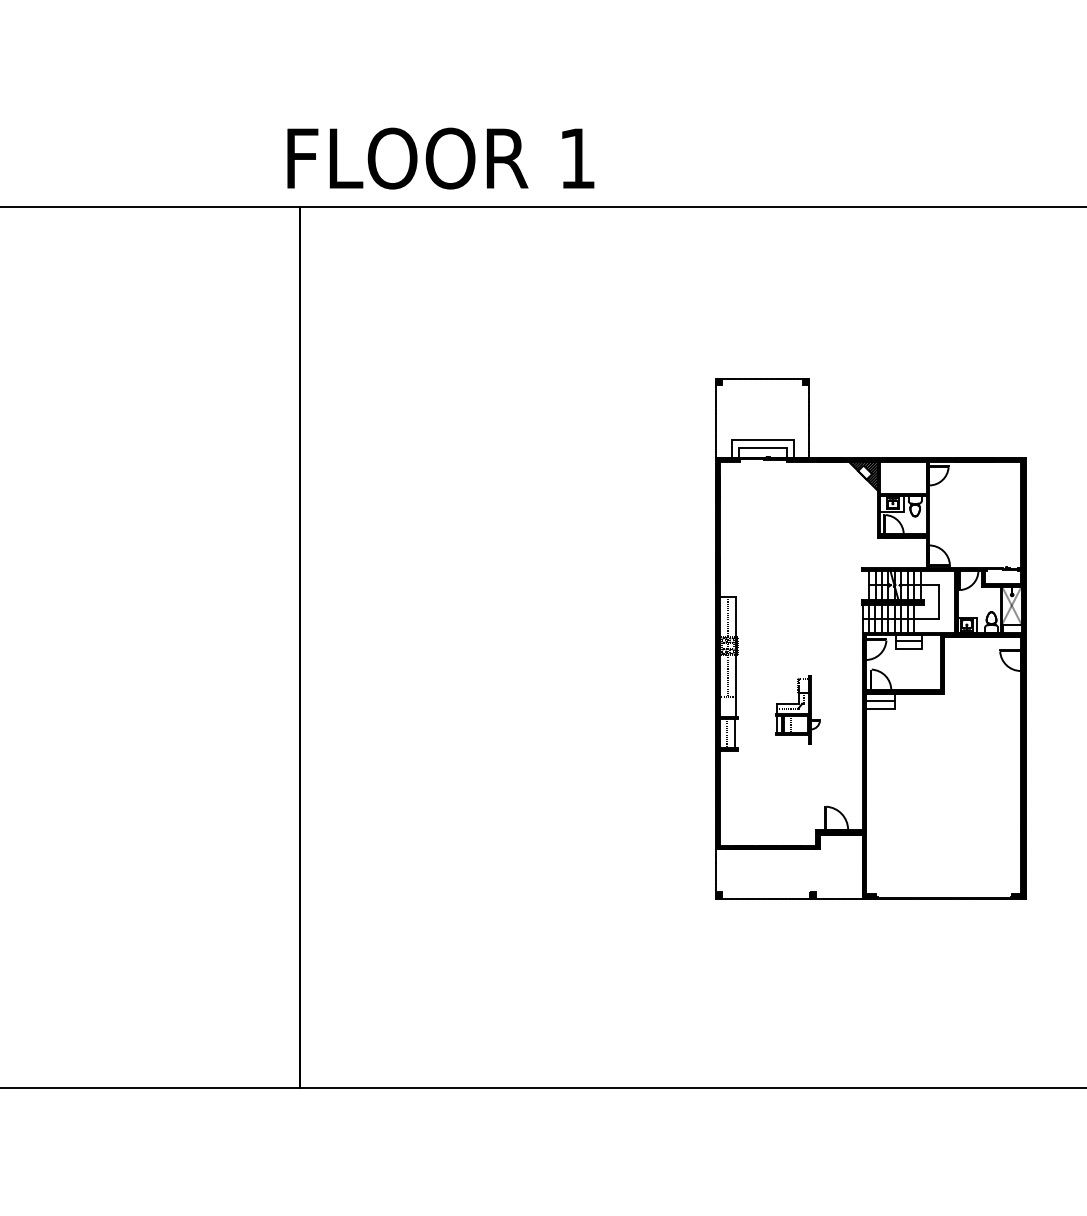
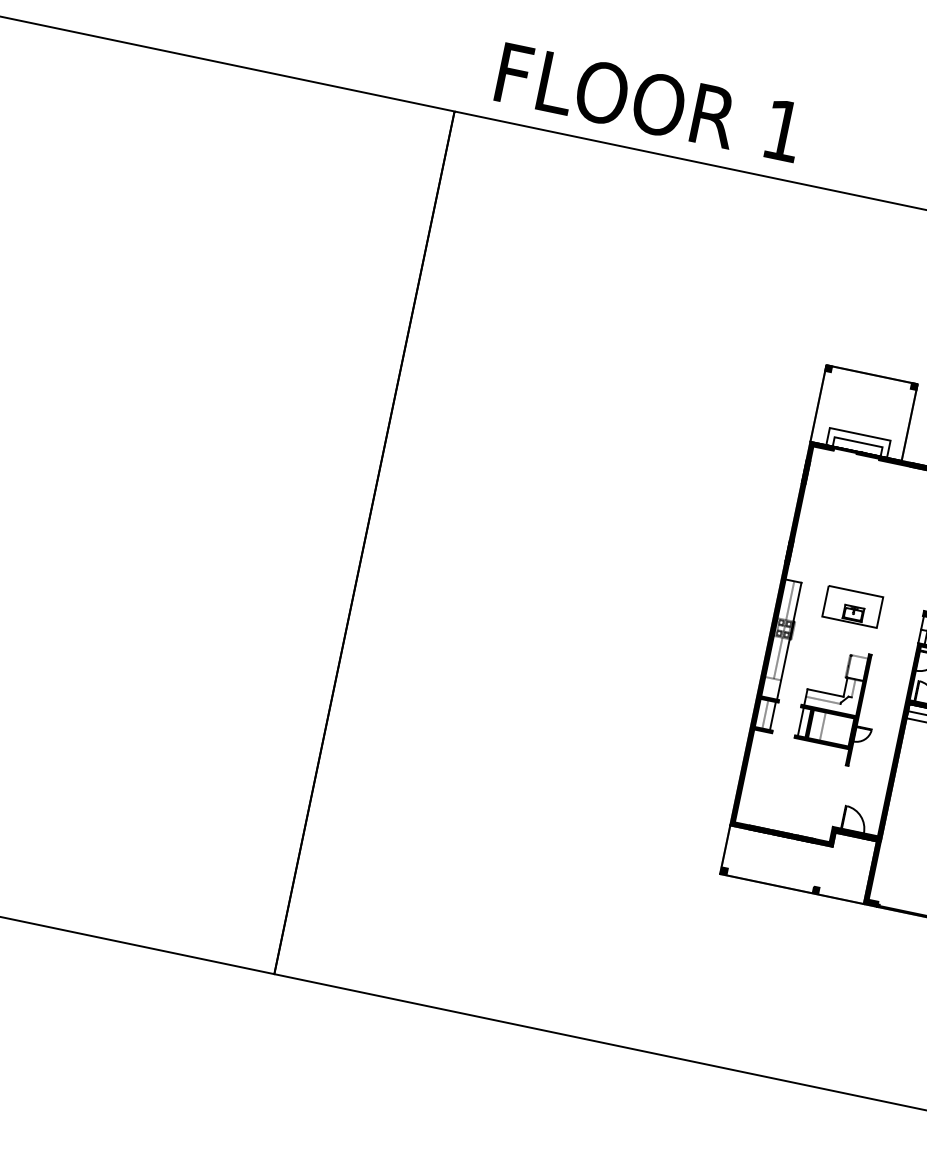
text: (440, 158) -> (649, 102), moved
part: (790, 610) -> (852, 606), added
part: (797, 710) -> (838, 706), size x1.67

